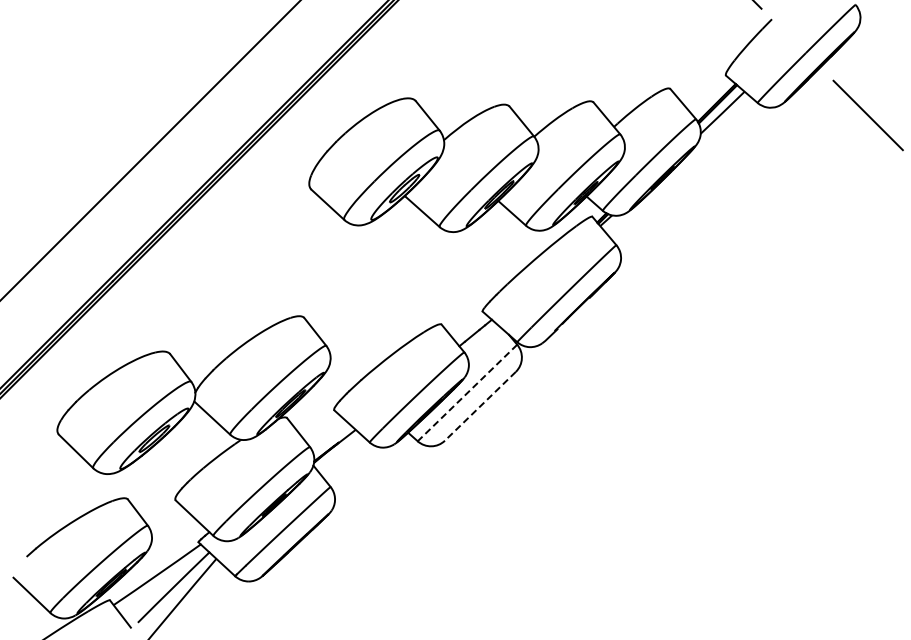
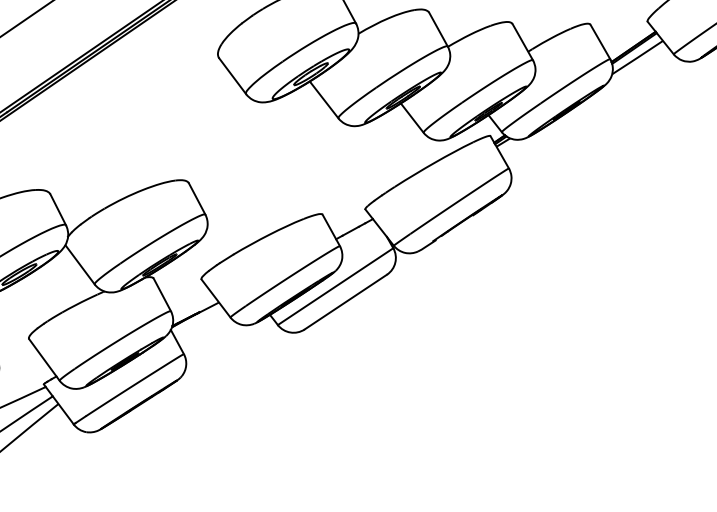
line: (467, 393) -> (335, 287), dashed -> solid
line: (480, 406) -> (345, 302), dashed -> solid

